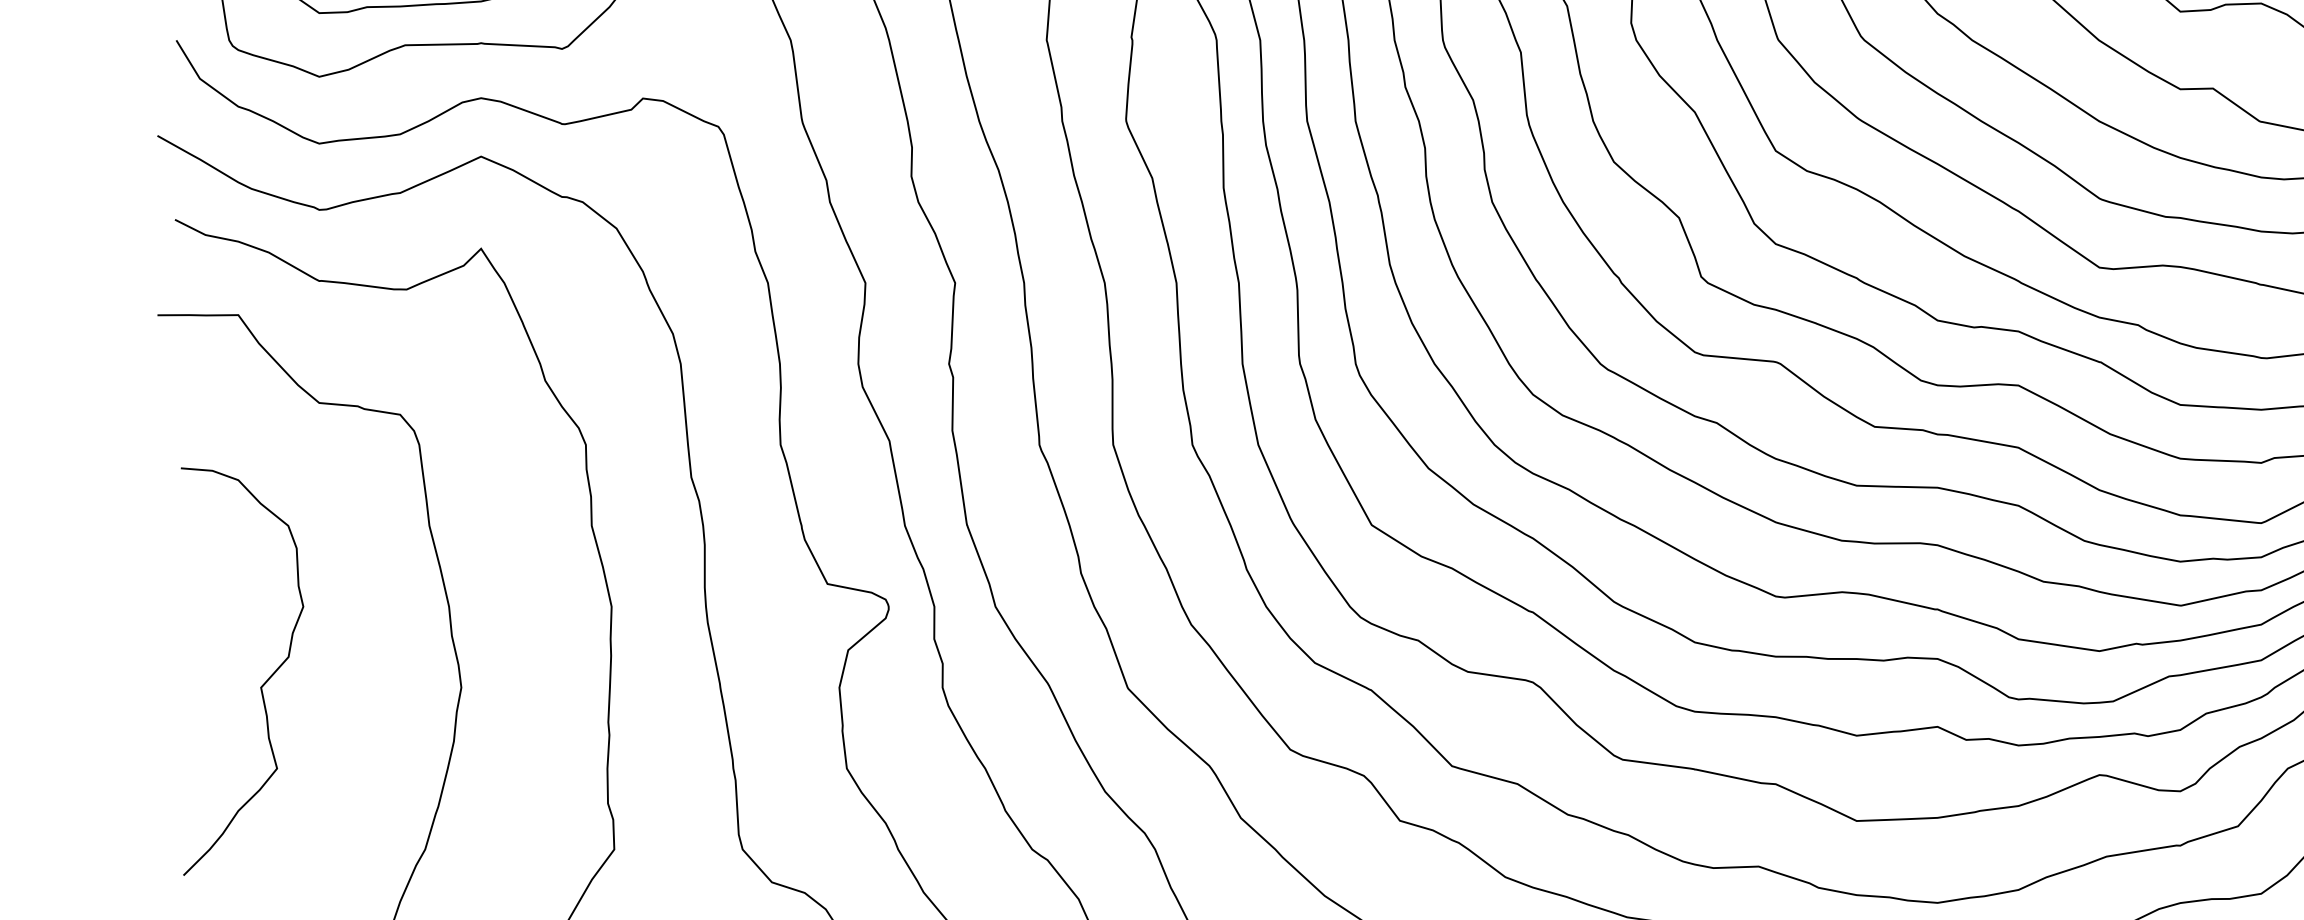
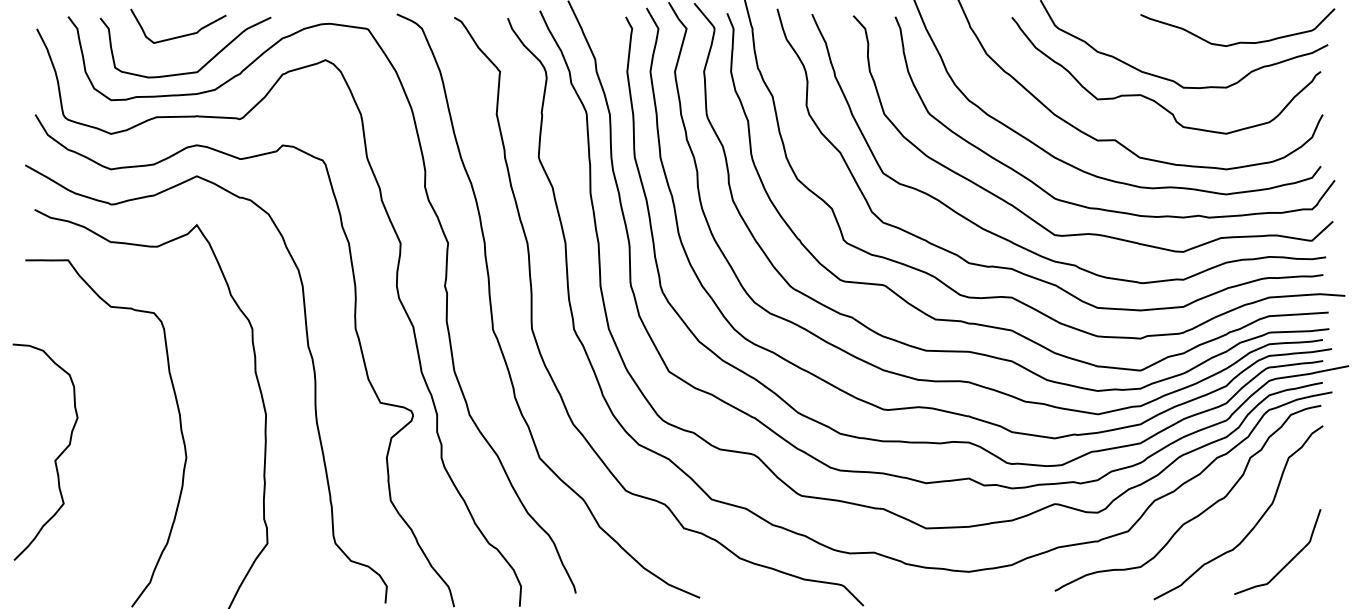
curve: (263, 681) -> (56, 457), moved

